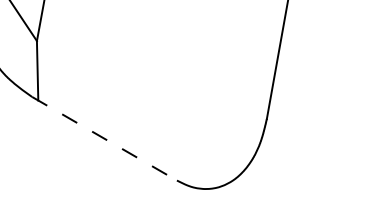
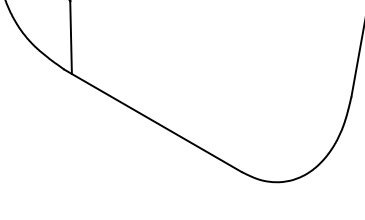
line: (104, 138) -> (152, 120), dashed -> solid

